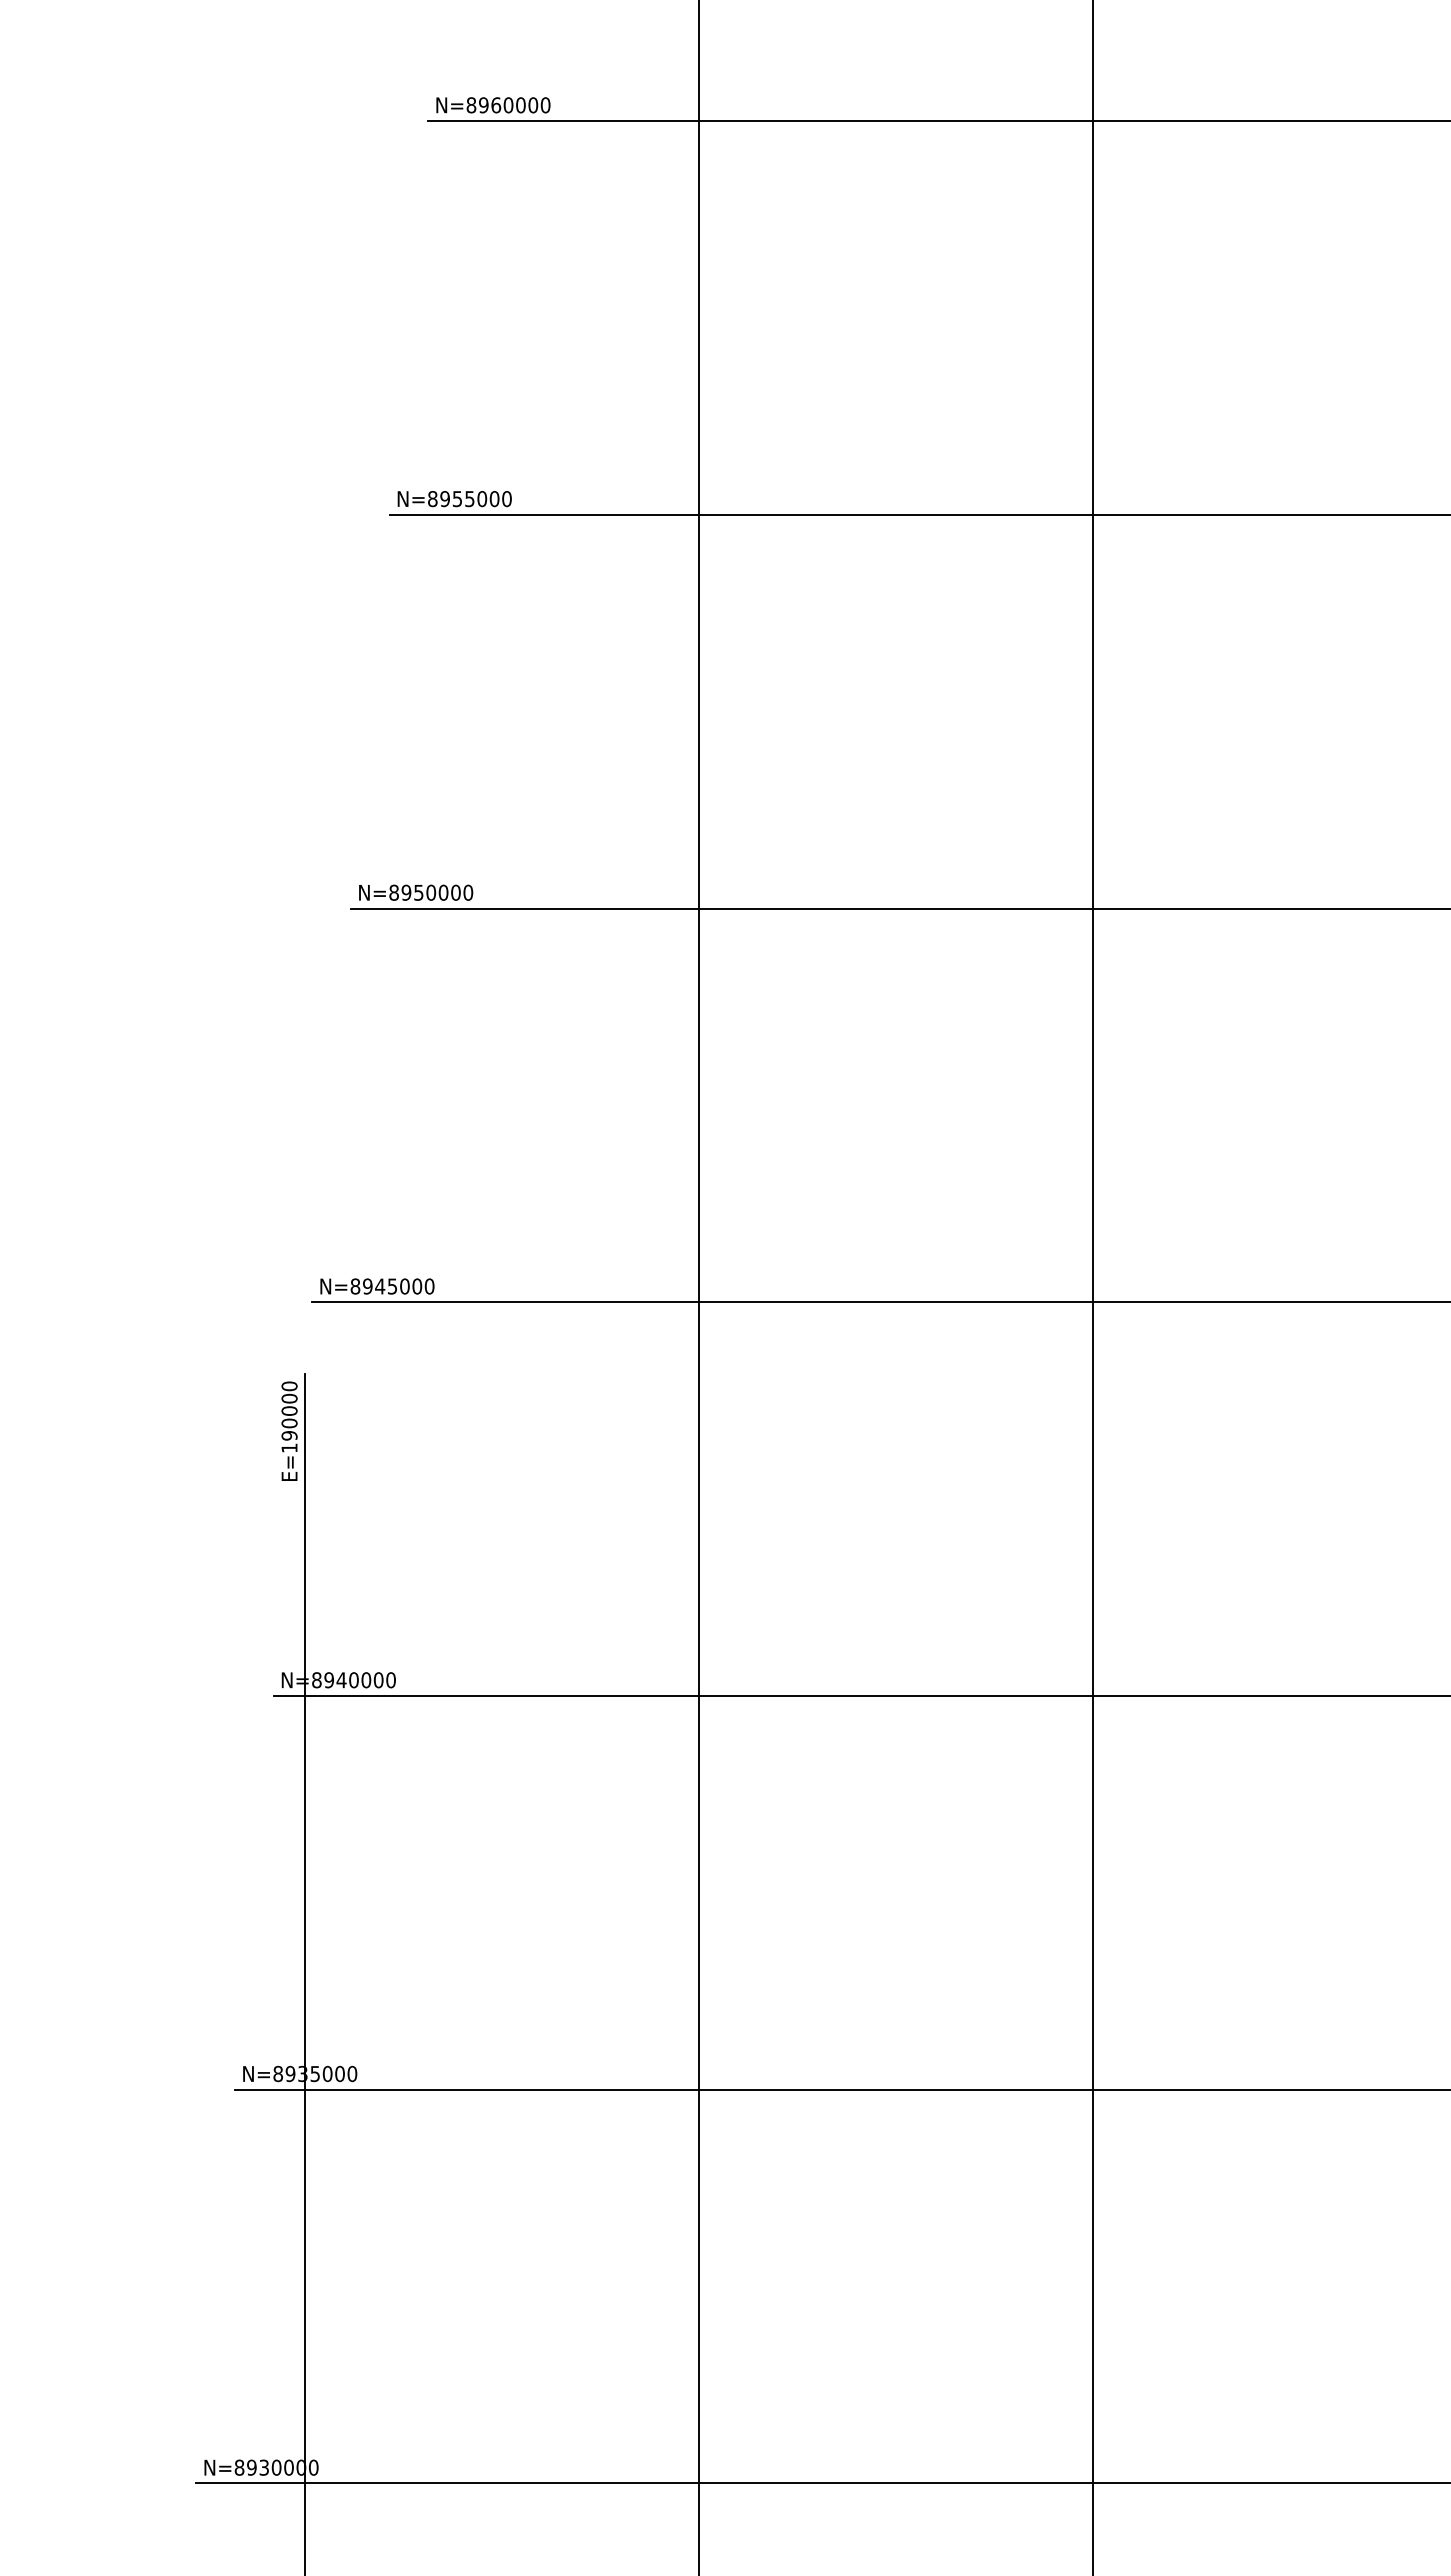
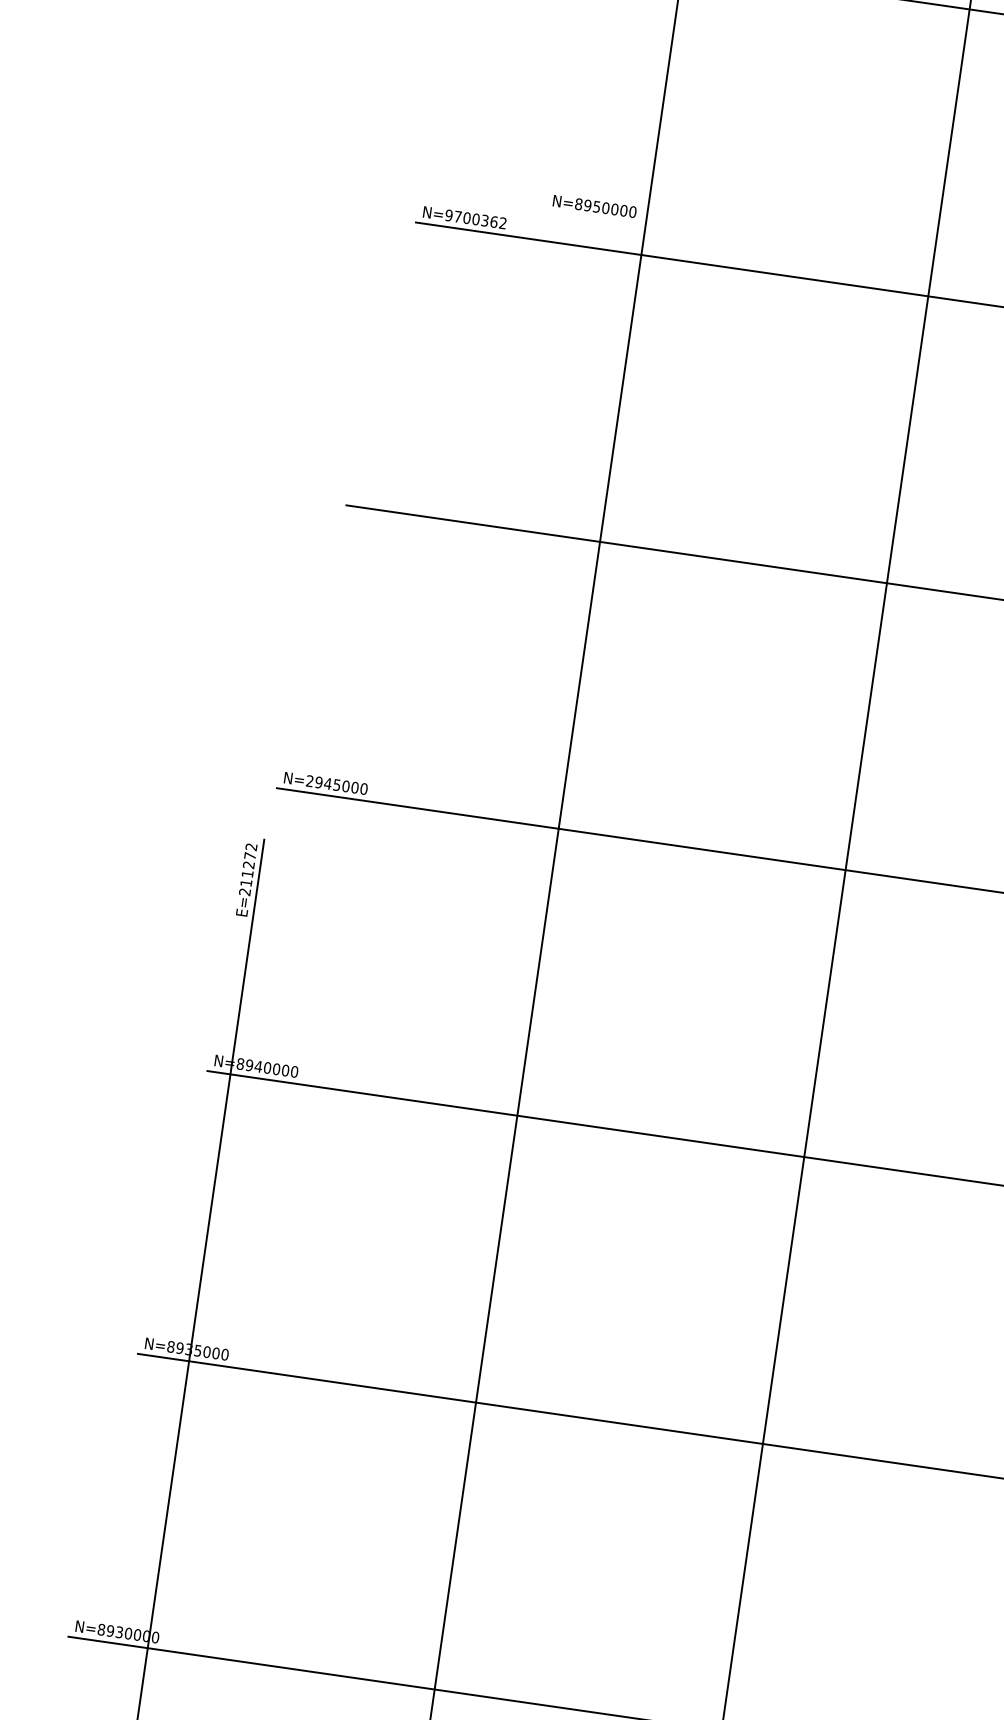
text: (469, 499) -> (475, 219), N=8955000 -> N=9700362
text: (416, 892) -> (595, 206), moved
text: (355, 1286) -> (310, 781), N=8945000 -> N=2945000
text: (289, 1416) -> (248, 869), E=190000 -> E=211272

